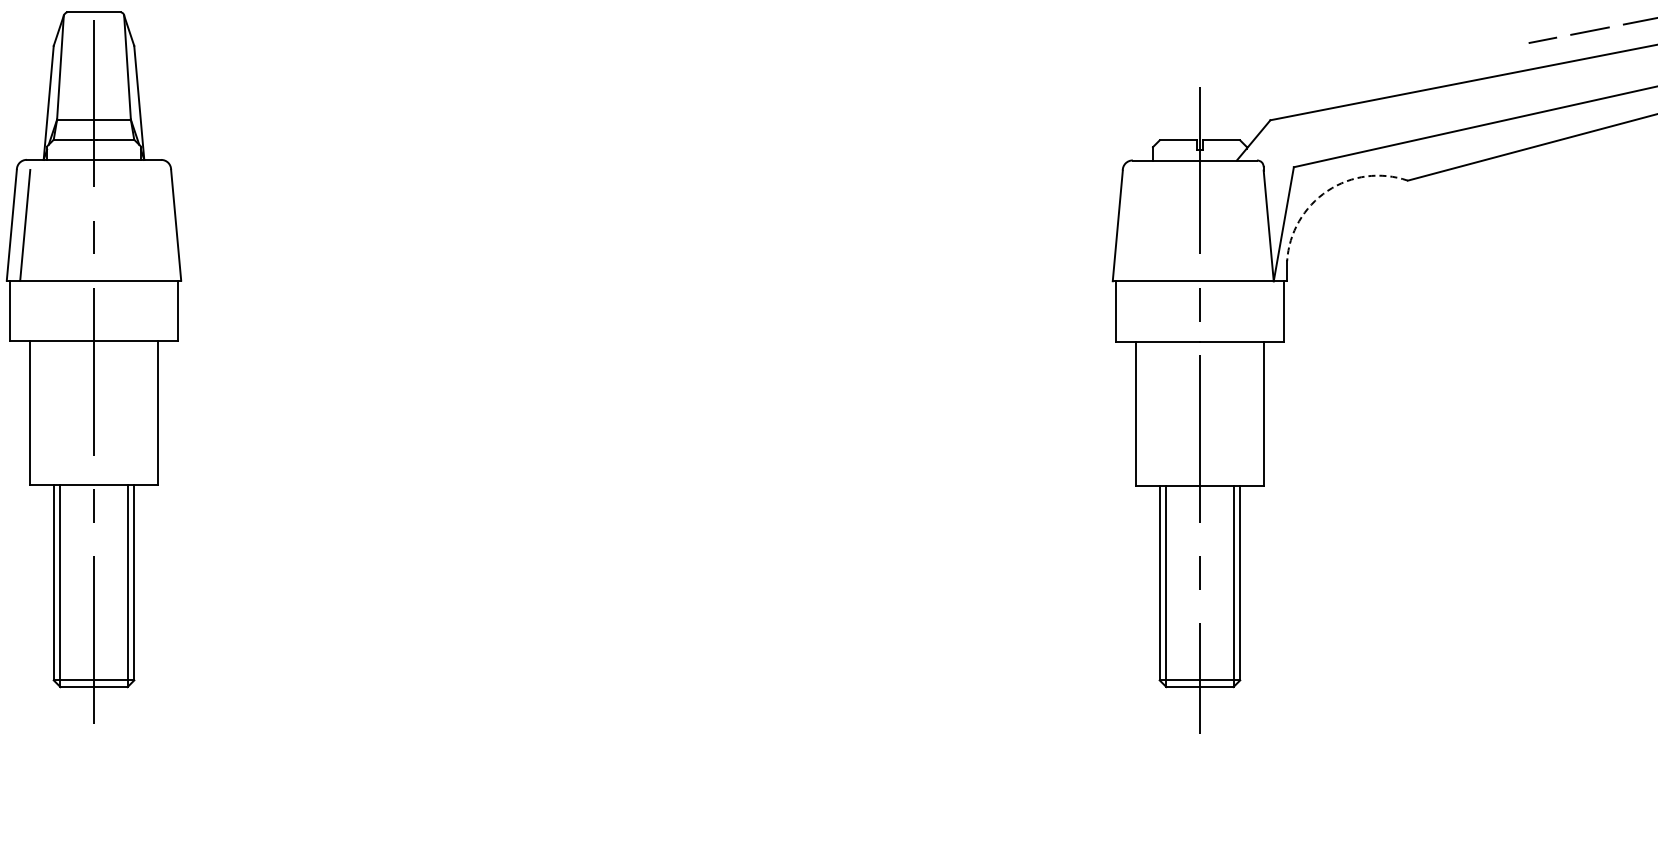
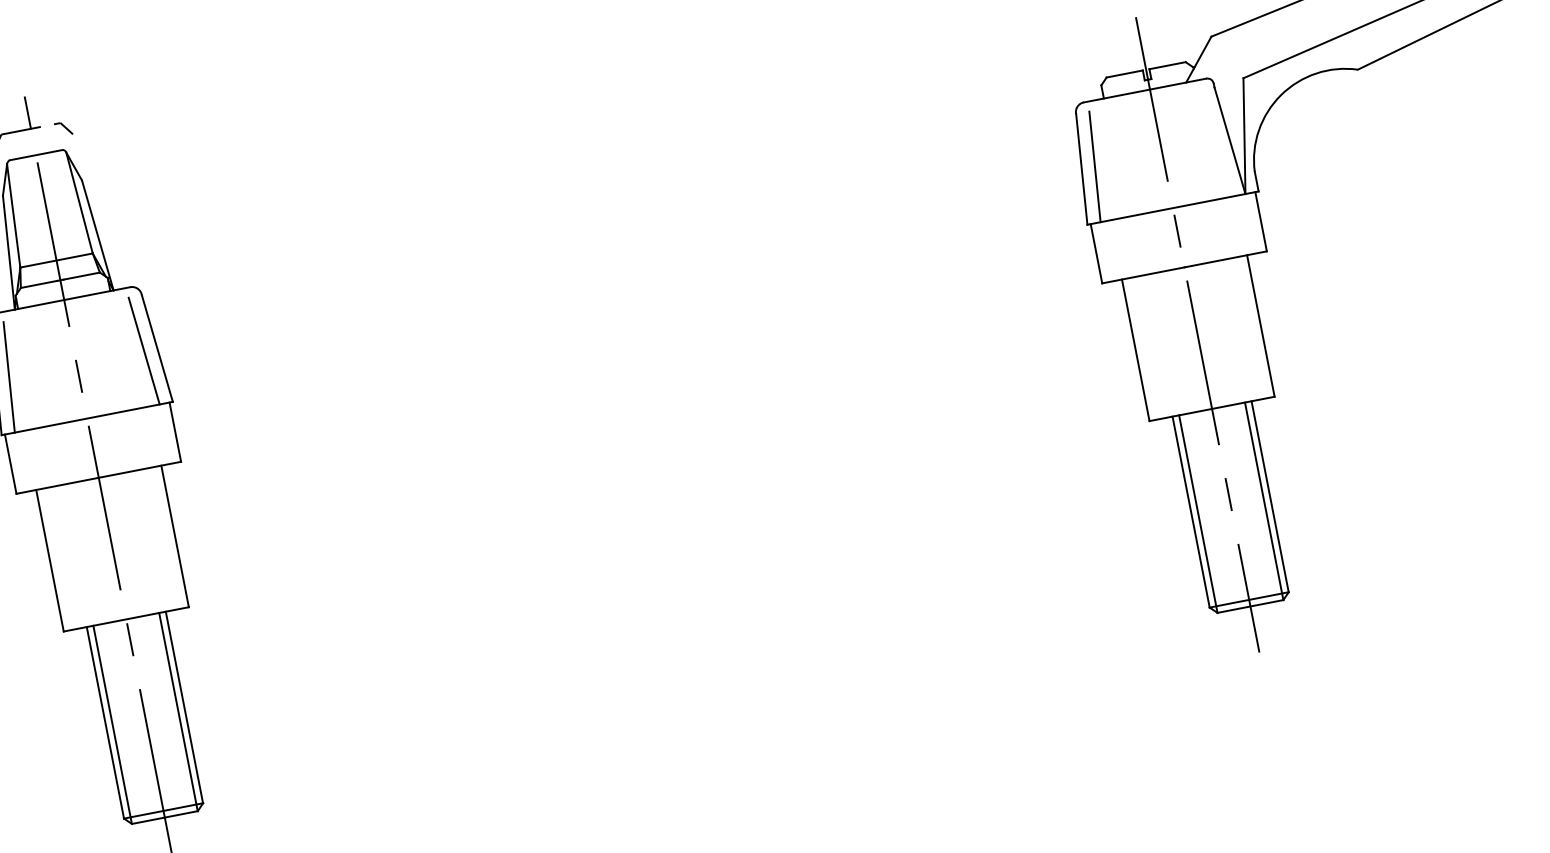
arc: (1327, 190) -> (1280, 94), dashed -> solid
line: (162, 224) -> (143, 350), added
line: (1131, 225) -> (1095, 166), added

